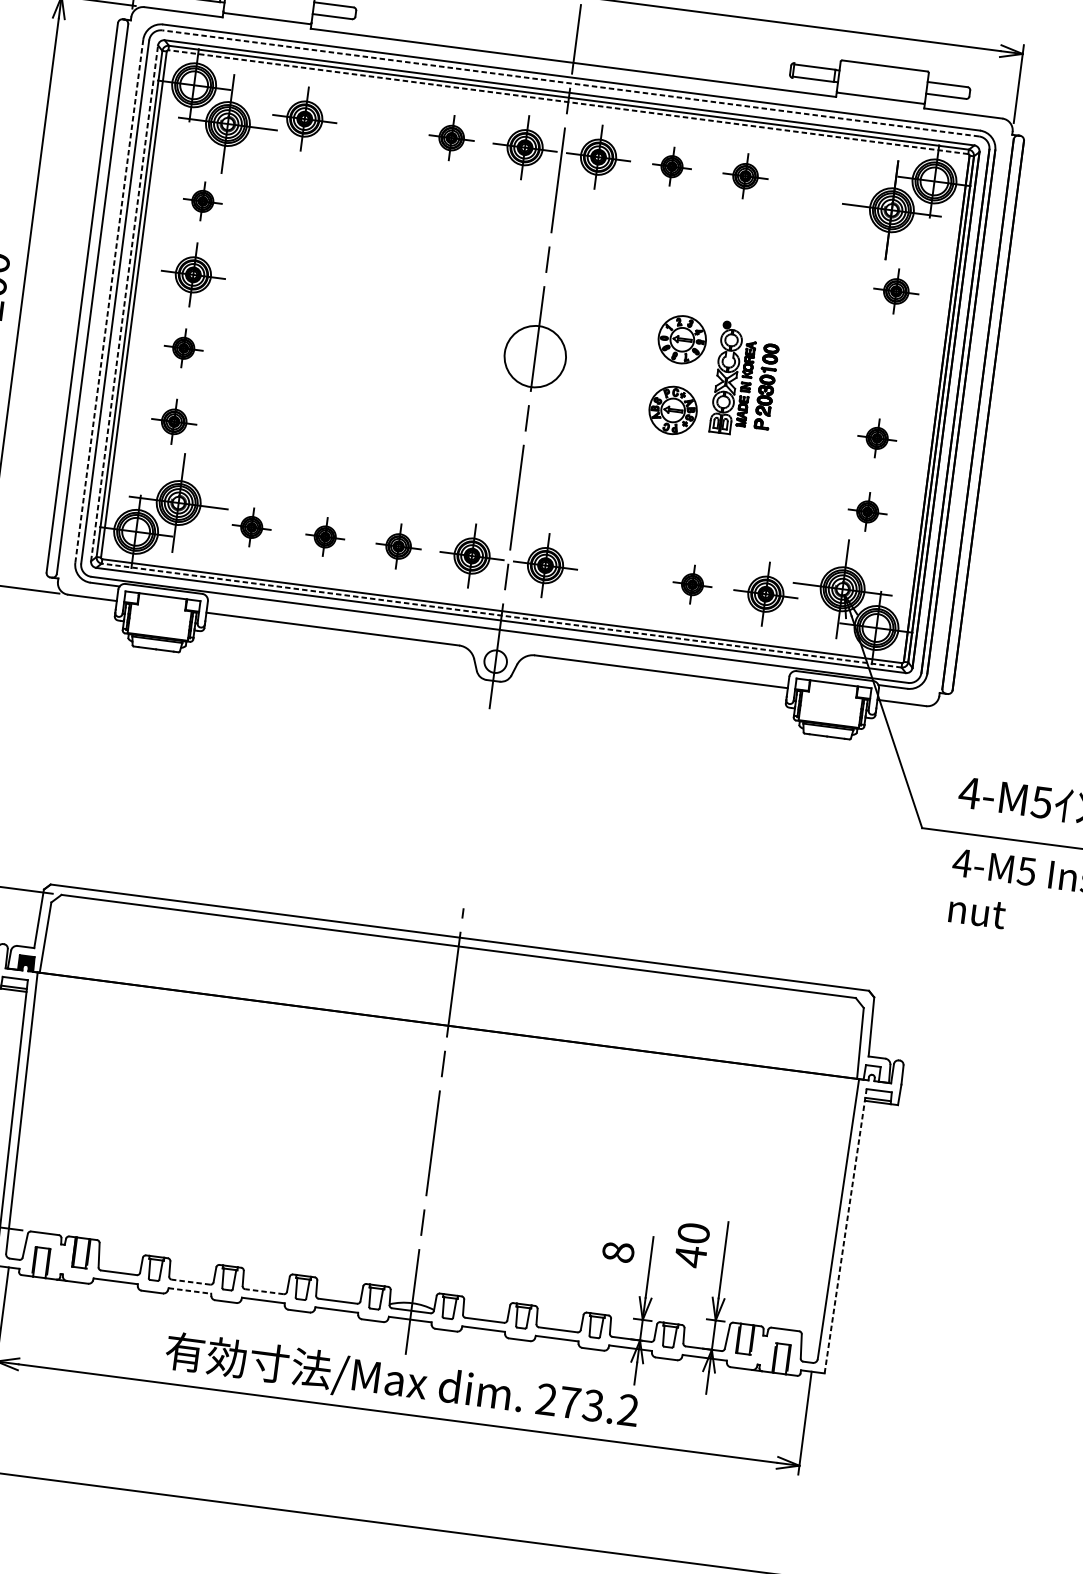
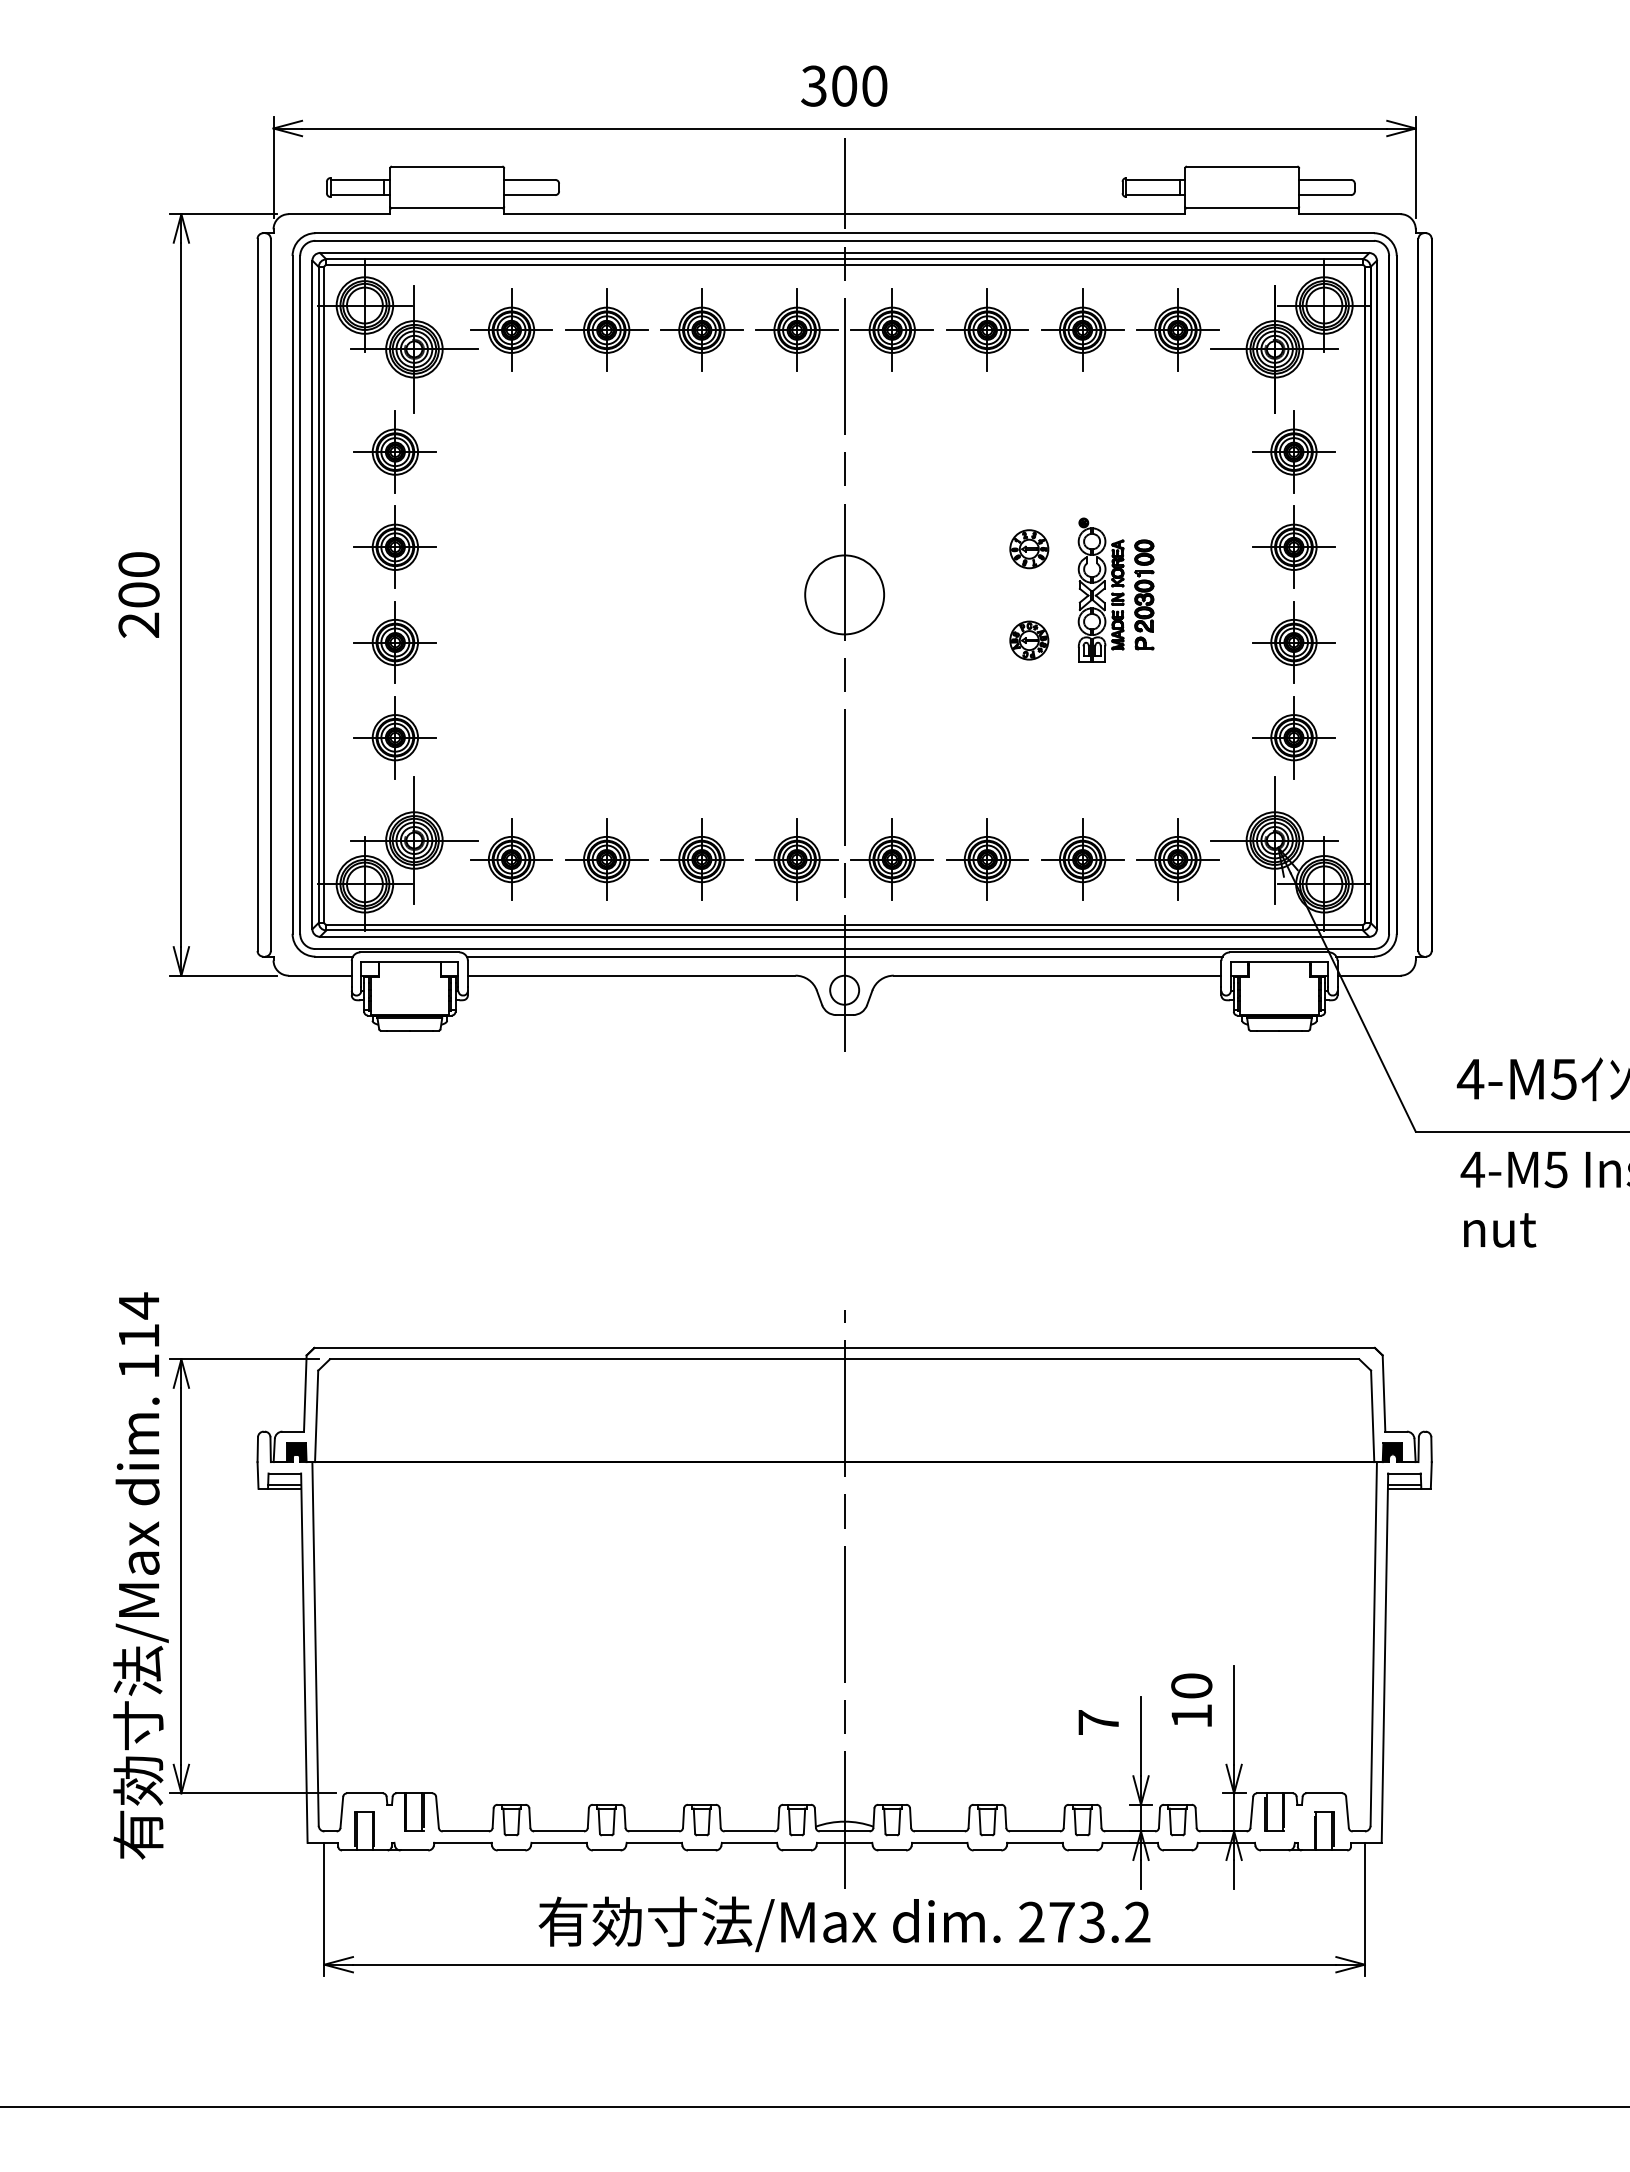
line: (570, 83) -> (844, 240), dashed -> solid
line: (568, 102) -> (844, 265), dashed -> solid
part: (378, 127) -> (606, 329), added
part: (451, 137) -> (701, 329), size x1.43
part: (672, 166) -> (987, 329), size x1.67
part: (745, 175) -> (1082, 329), size x1.43
part: (818, 185) -> (1177, 329), added
part: (202, 200) -> (394, 451), size x1.67
part: (896, 290) -> (1293, 451), size x1.43
line: (109, 300) -> (292, 594), dashed -> solid
line: (124, 303) -> (312, 594), dashed -> solid
part: (682, 340) -> (1029, 549), size x0.62
part: (183, 348) -> (394, 642), size x1.67
part: (886, 364) -> (1293, 546), added
part: (673, 410) -> (1029, 640), size x0.62
part: (173, 421) -> (394, 737), size x1.43
part: (876, 438) -> (1293, 642), size x1.67
part: (867, 511) -> (1293, 737), size x1.67
part: (251, 527) -> (511, 859), size x1.67
part: (325, 536) -> (606, 859), size x1.67
part: (398, 546) -> (701, 859), size x1.43
part: (619, 575) -> (987, 859), added
part: (692, 584) -> (1082, 859), size x1.67
line: (501, 615) -> (844, 930), dashed -> solid
line: (498, 635) -> (844, 956), added
fill: (872, 1073) -> (1392, 1452), added
line: (845, 1231) -> (1384, 1658), dashed -> solid
text: (618, 1252) -> (1098, 1722), 8 -> 7
text: (690, 1256) -> (1191, 1716), 40 -> 10
line: (191, 1282) -> (559, 1831), dashed -> solid
line: (190, 1290) -> (559, 1842), dashed -> solid
line: (264, 1291) -> (654, 1831), dashed -> solid

